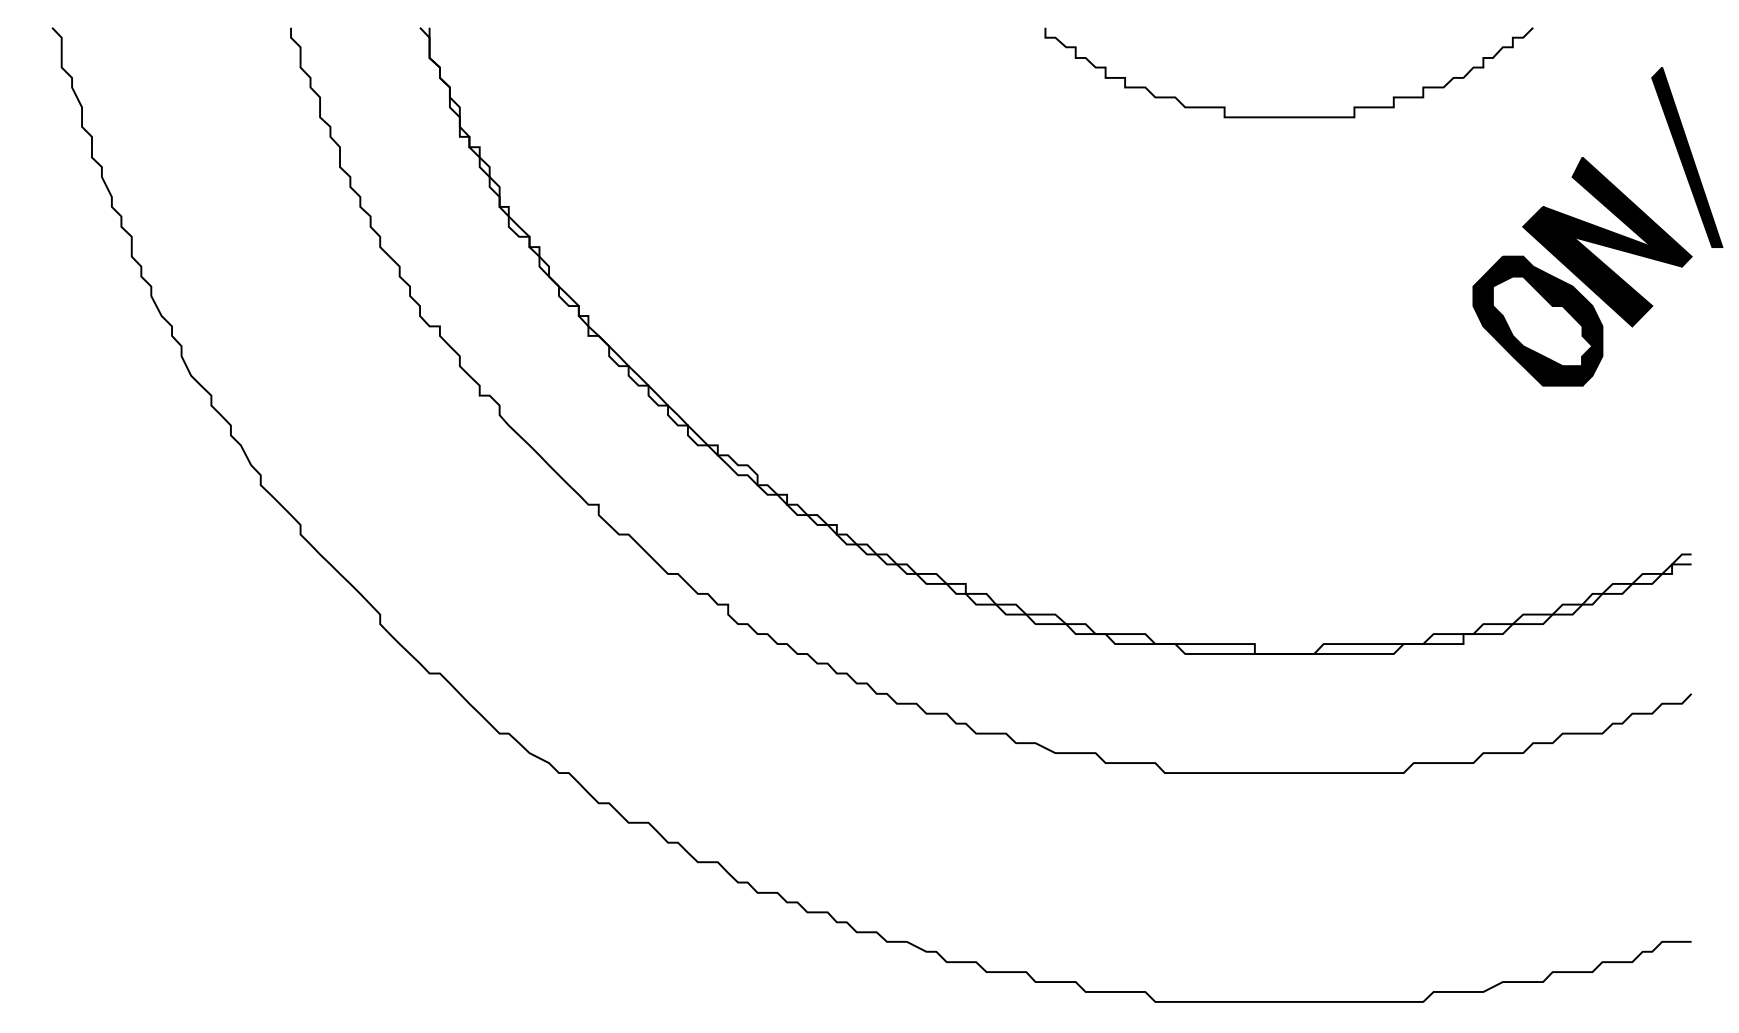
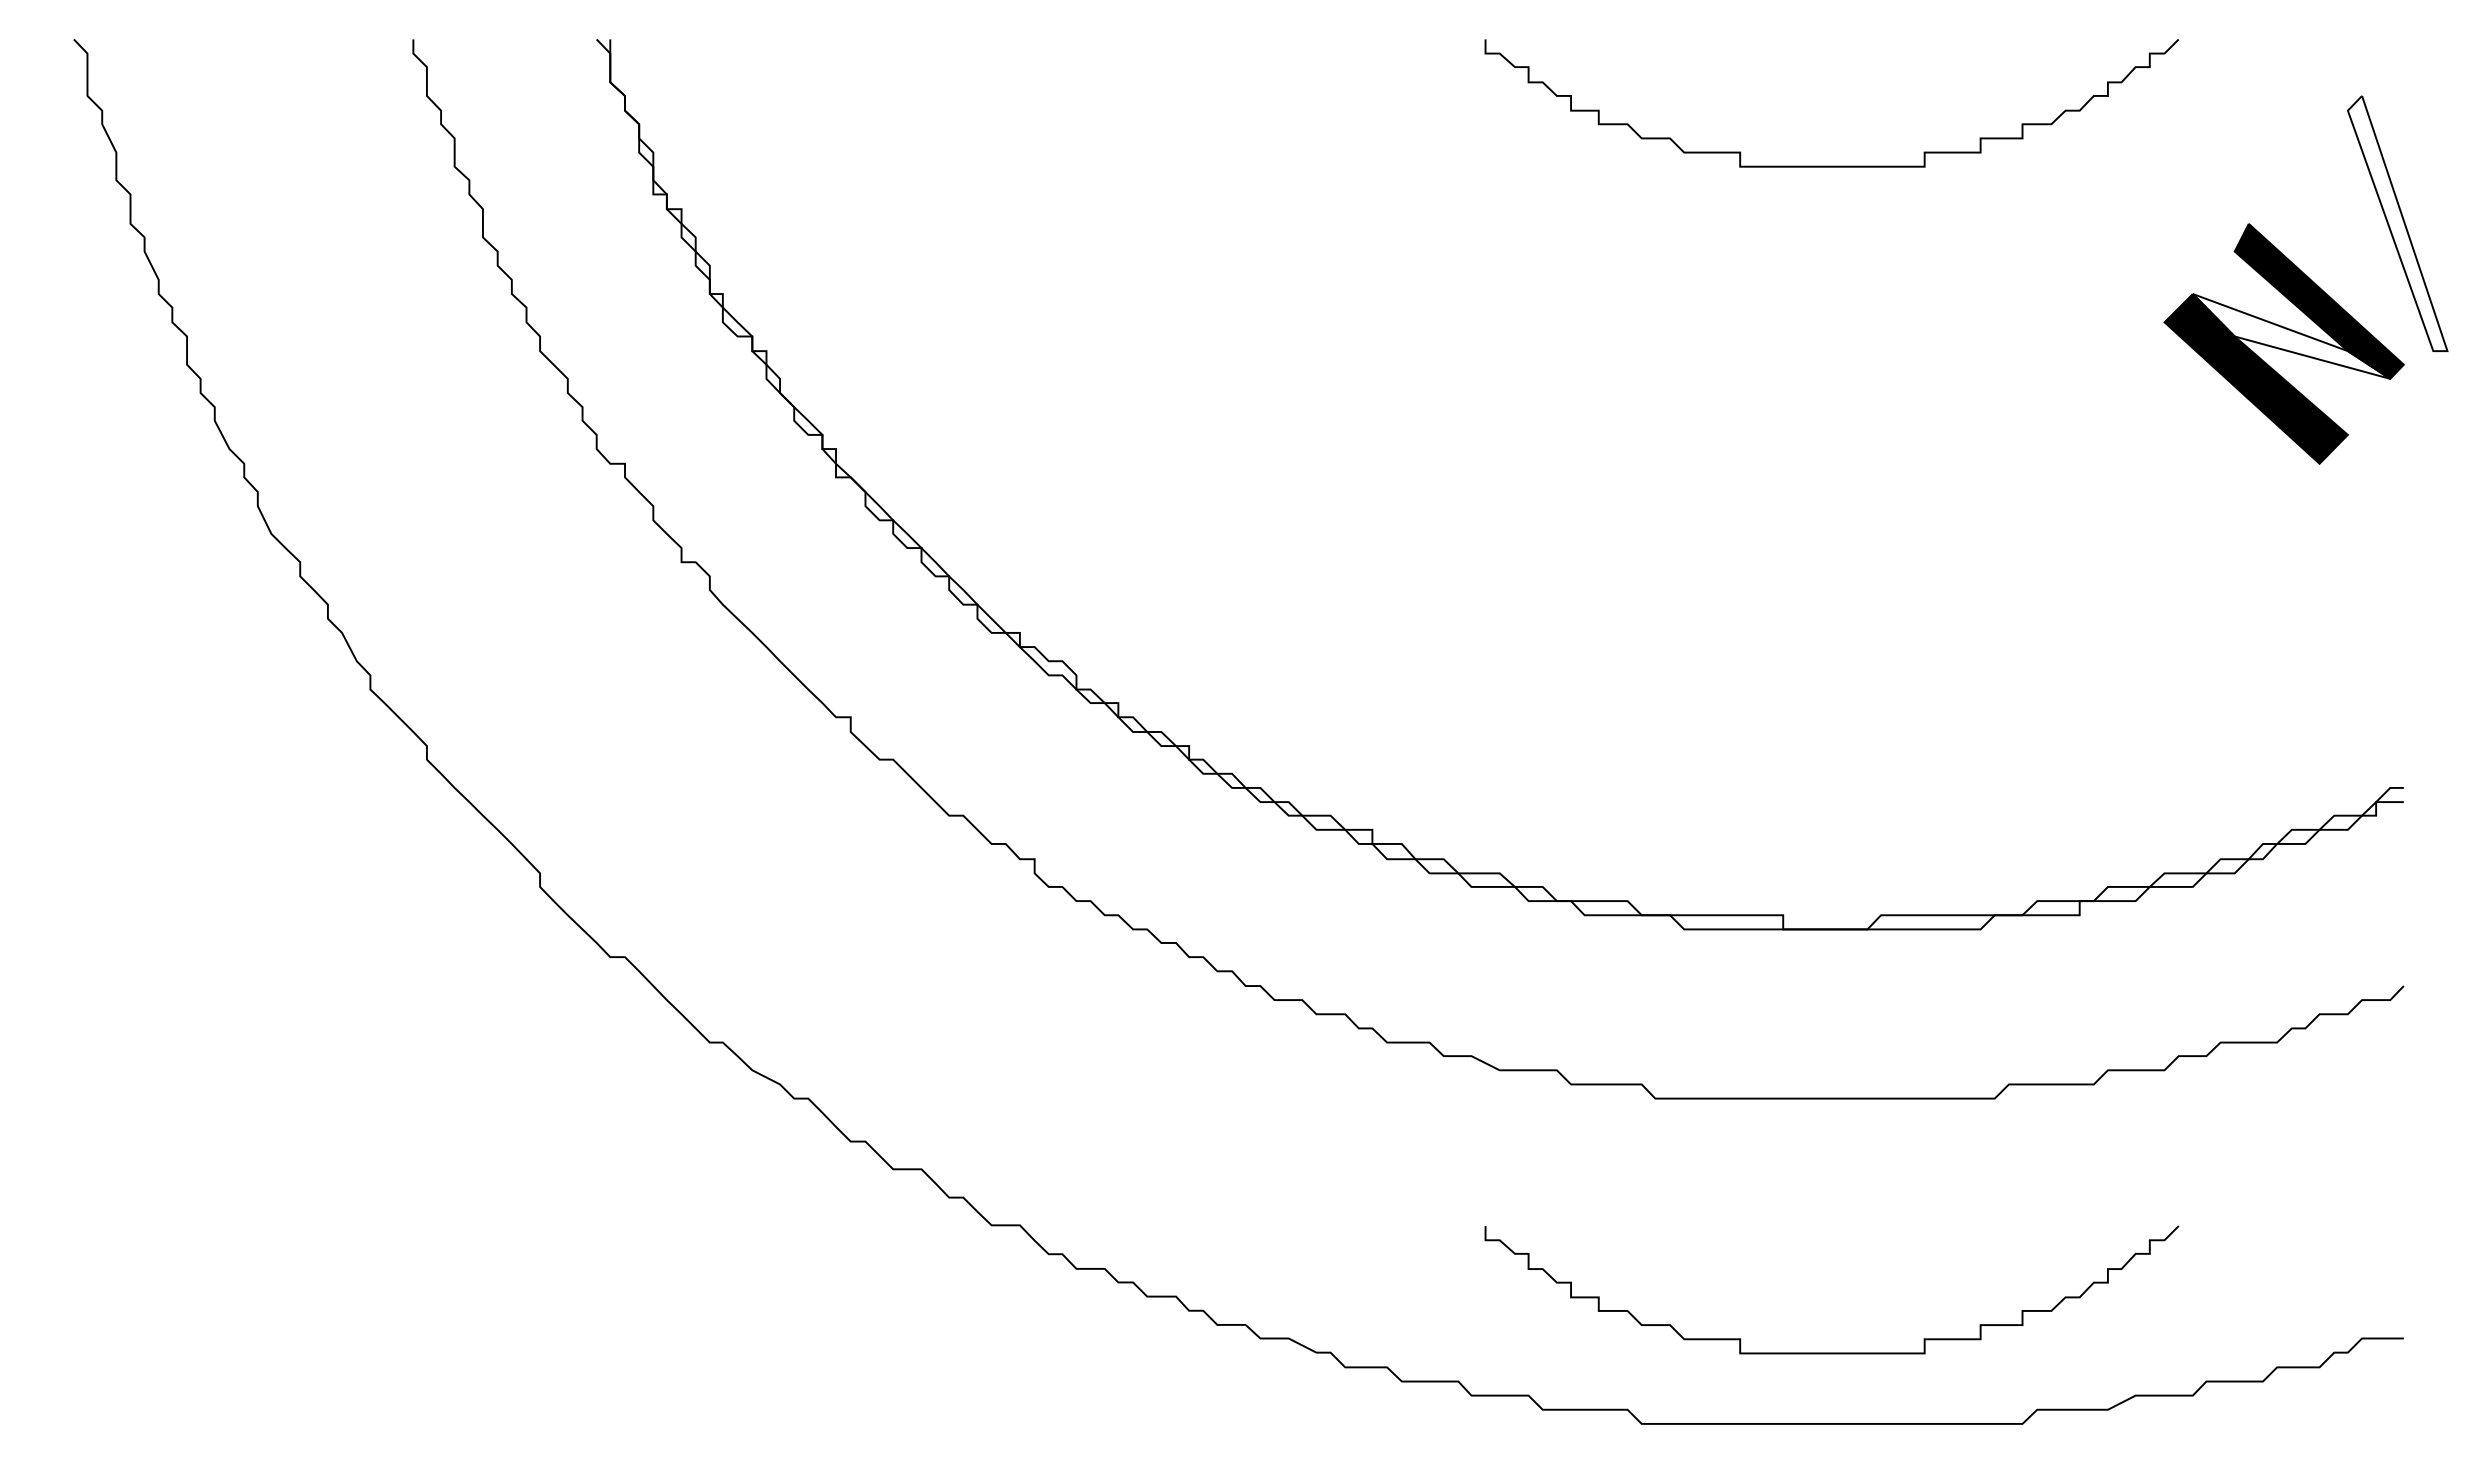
fill: (1687, 157) -> (2398, 223), removed
fill: (1612, 236) -> (2291, 336), removed
part: (1537, 320) -> (2184, 455), removed
curve: (1288, 951) -> (1830, 1352), added

